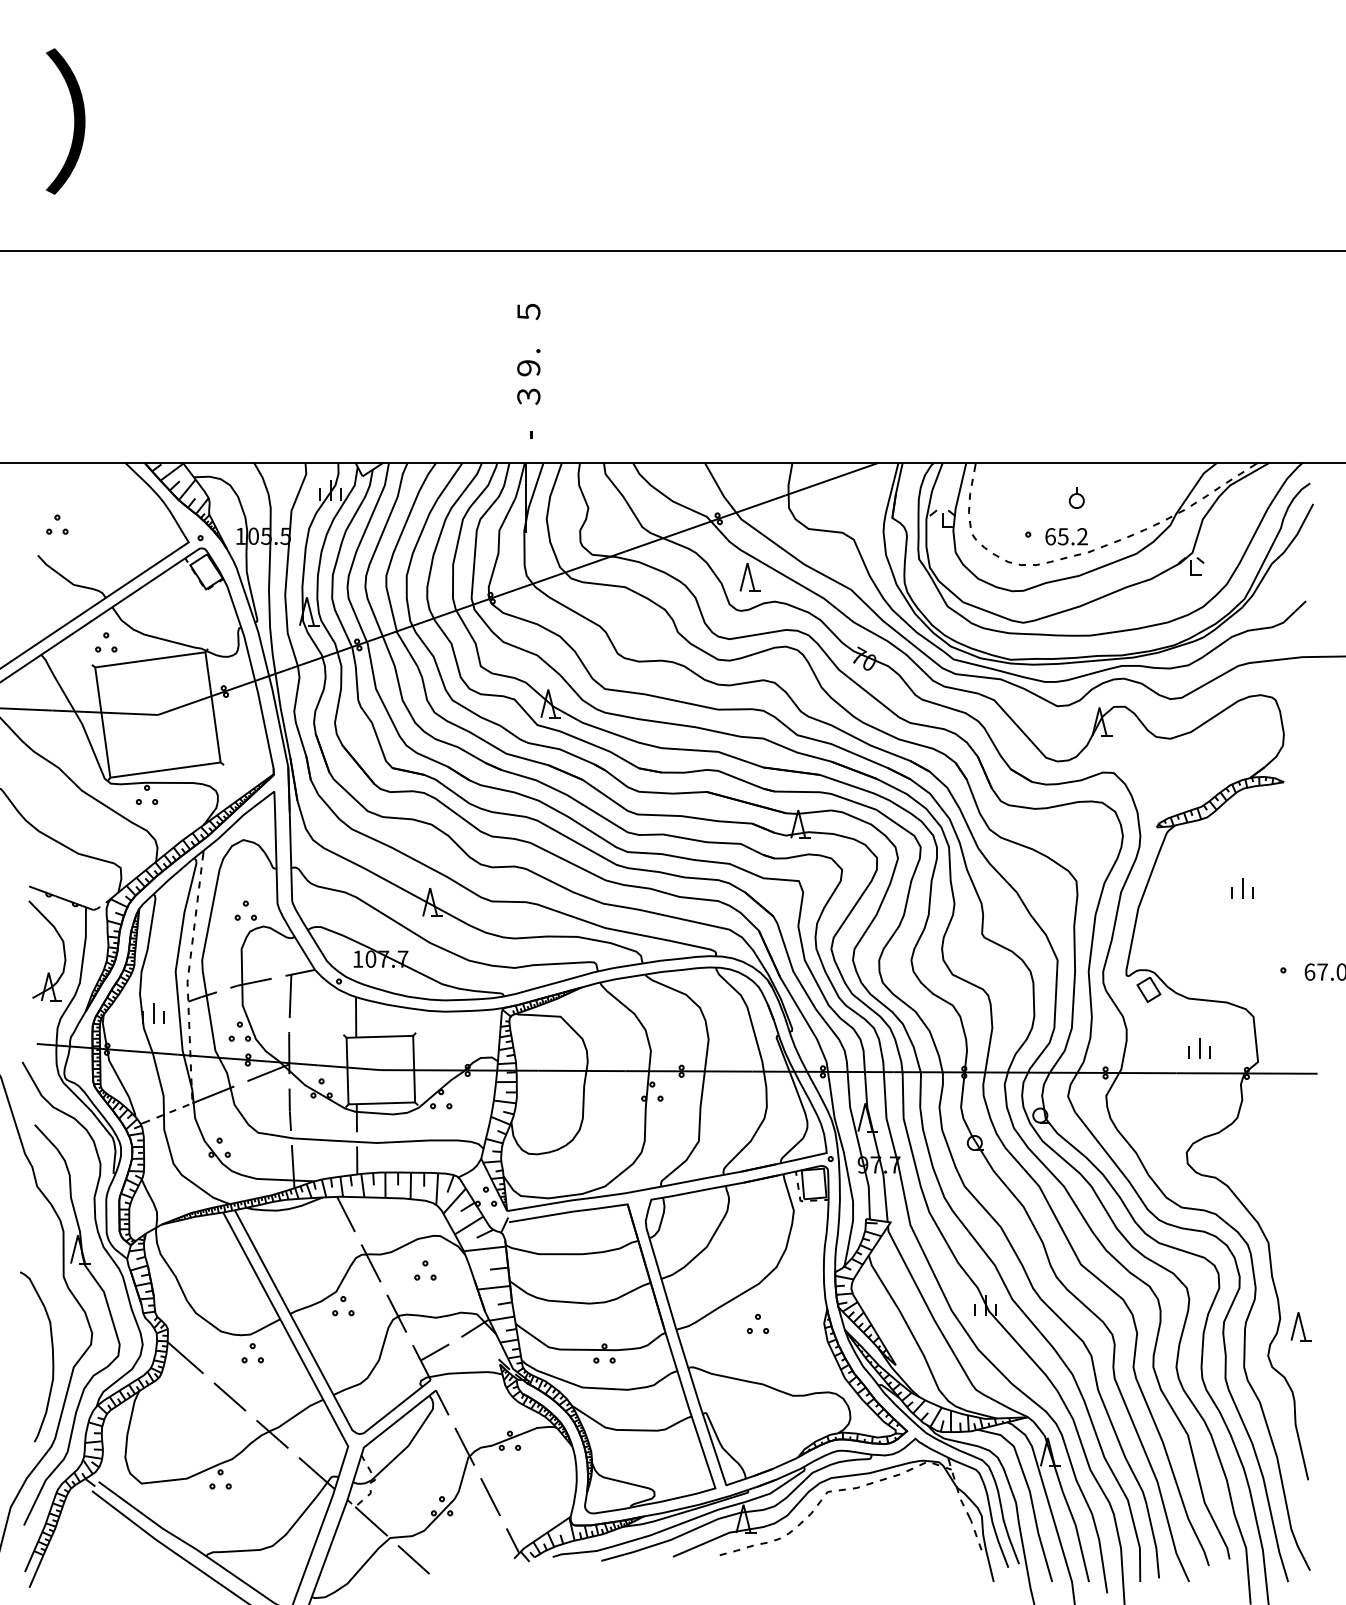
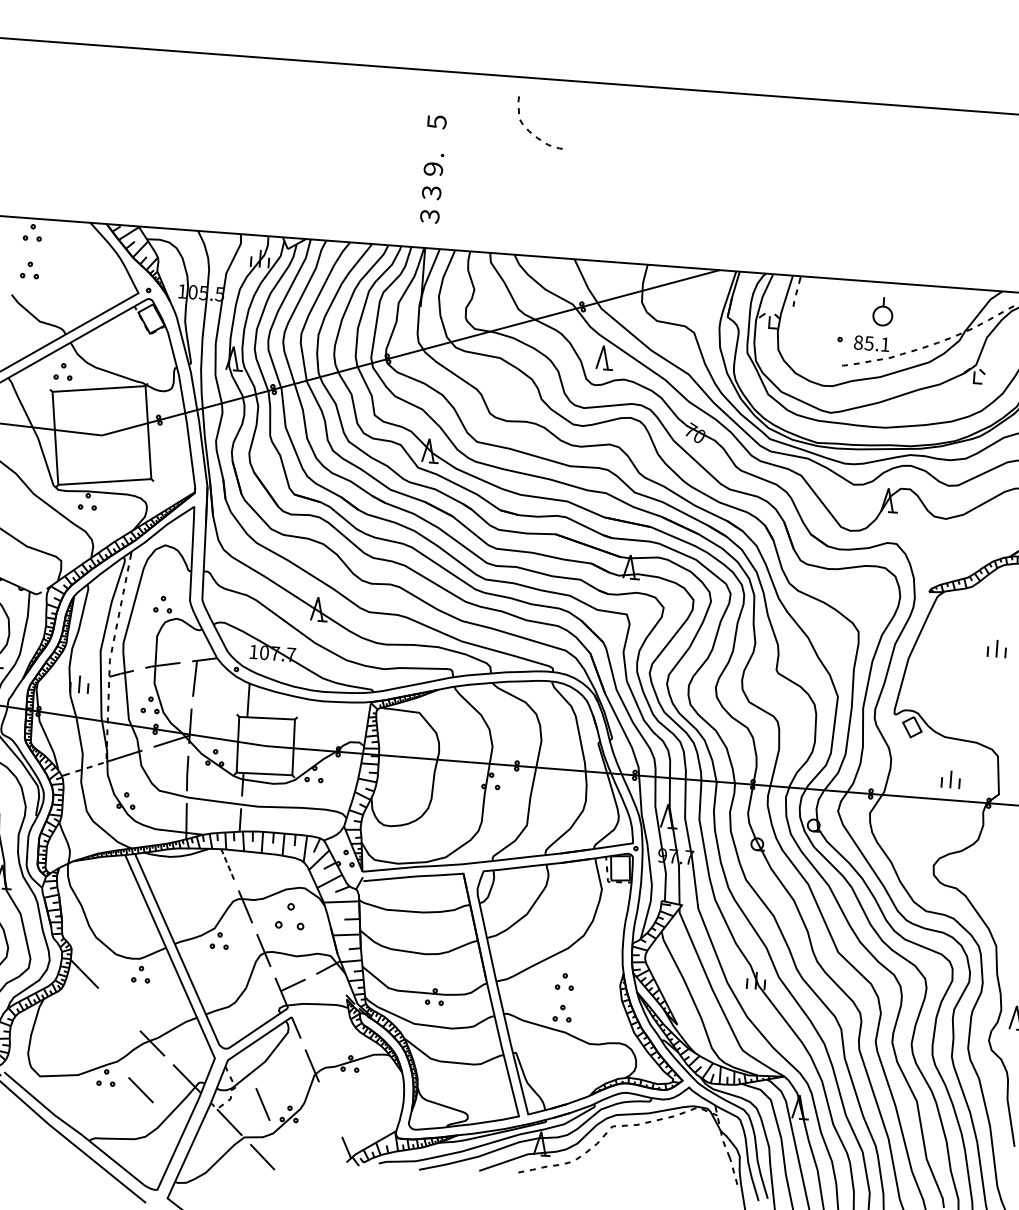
text: (528, 427) -> (429, 218), - -> ３
part: (57, 479) -> (32, 232), added
part: (1076, 497) -> (882, 311), size x1.6
text: (1066, 536) -> (871, 343), 65.2 -> 85.1
part: (986, 547) -> (530, 131), moved
line: (346, 1214) -> (228, 864), solid -> dashed
part: (425, 1270) -> (290, 916), size x1.6
part: (757, 1361) -> (562, 1013), added
line: (229, 1396) -> (140, 1089), moved
line: (490, 1497) -> (262, 1104), moved

